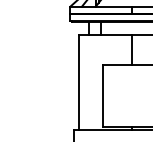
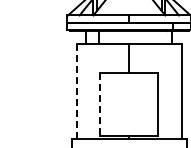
line: (78, 82) -> (76, 91), solid -> dashed
line: (102, 96) -> (100, 105), solid -> dashed

